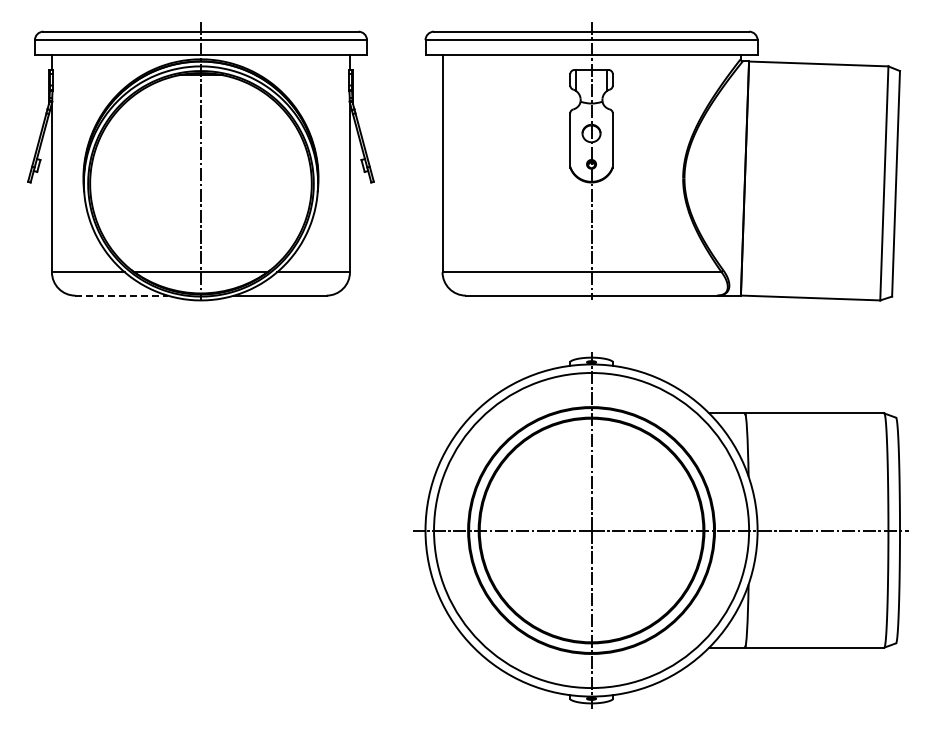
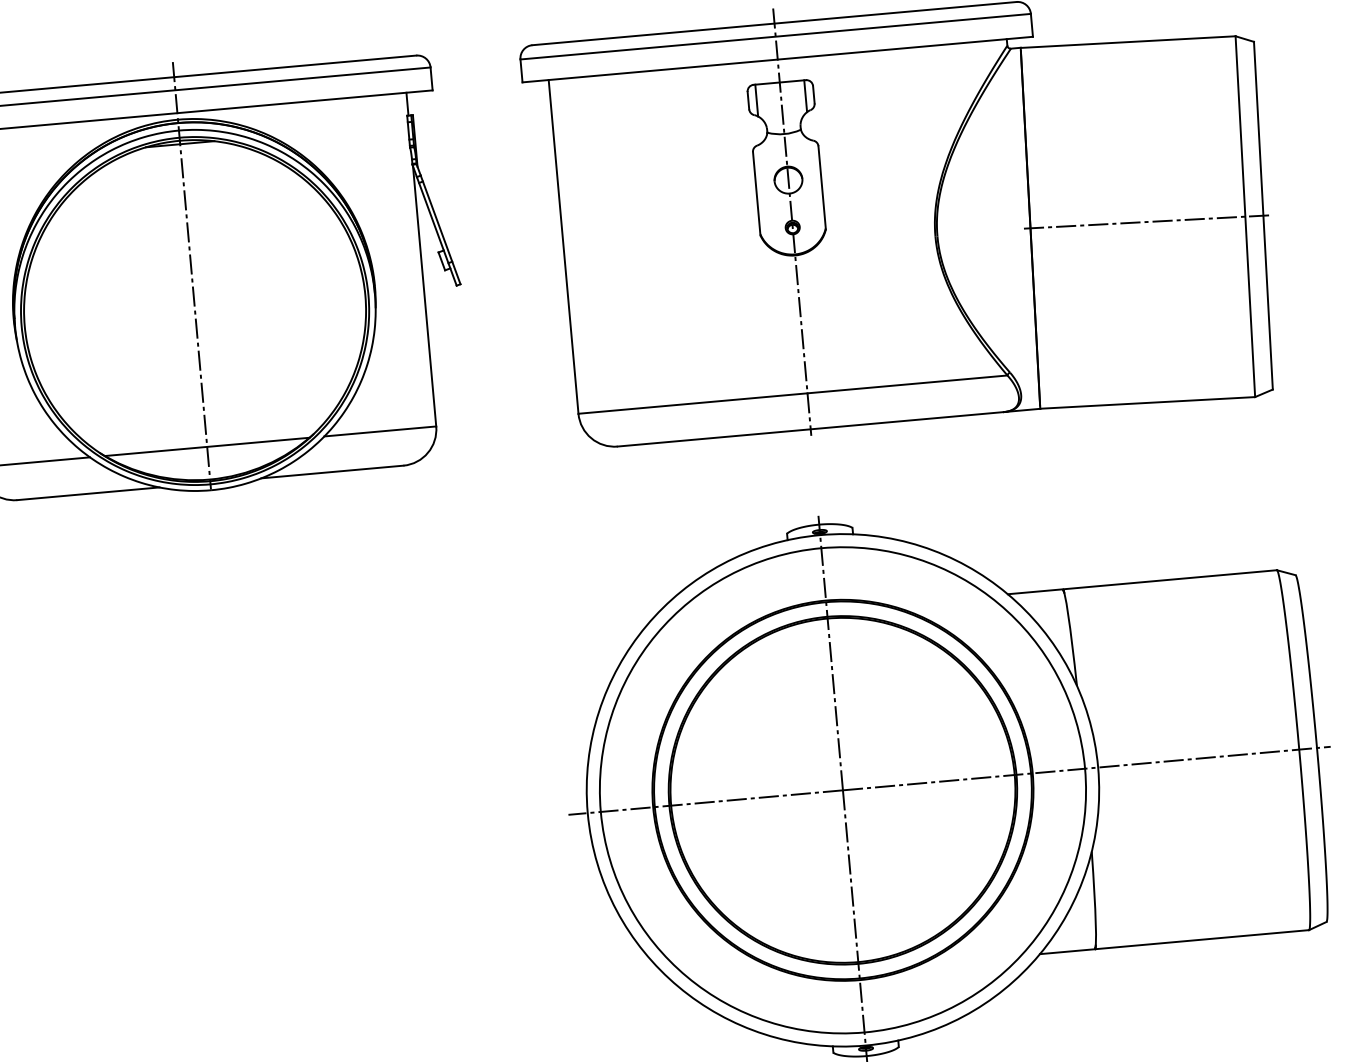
line: (820, 180) -> (1146, 220), added
line: (122, 295) -> (89, 493), dashed -> solid

